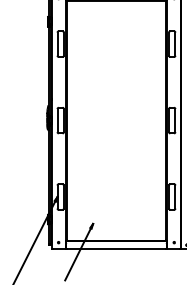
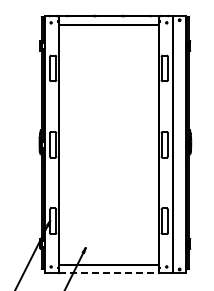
line: (115, 249) -> (108, 273), solid -> dashed

